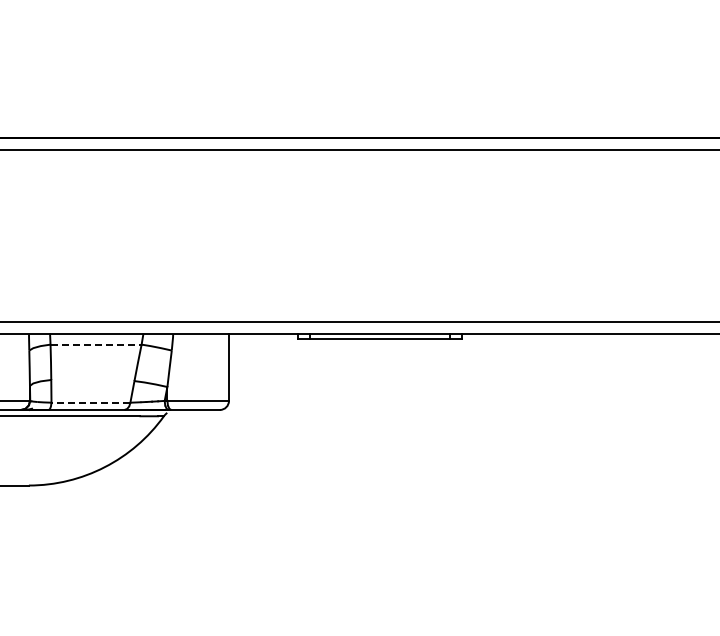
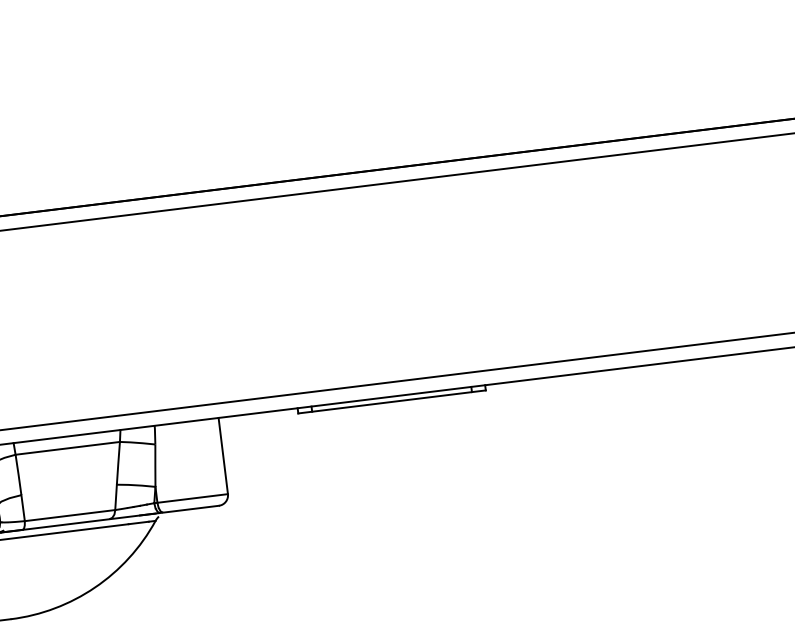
line: (96, 344) -> (68, 448), dashed -> solid
line: (90, 402) -> (69, 515), dashed -> solid

